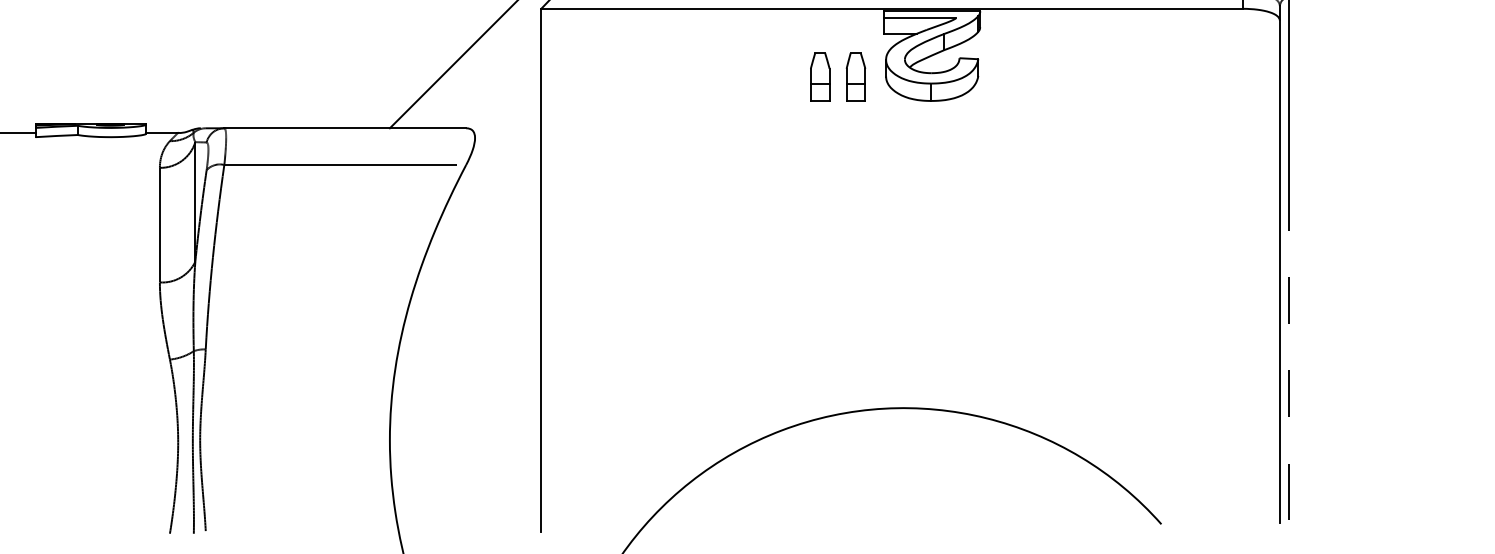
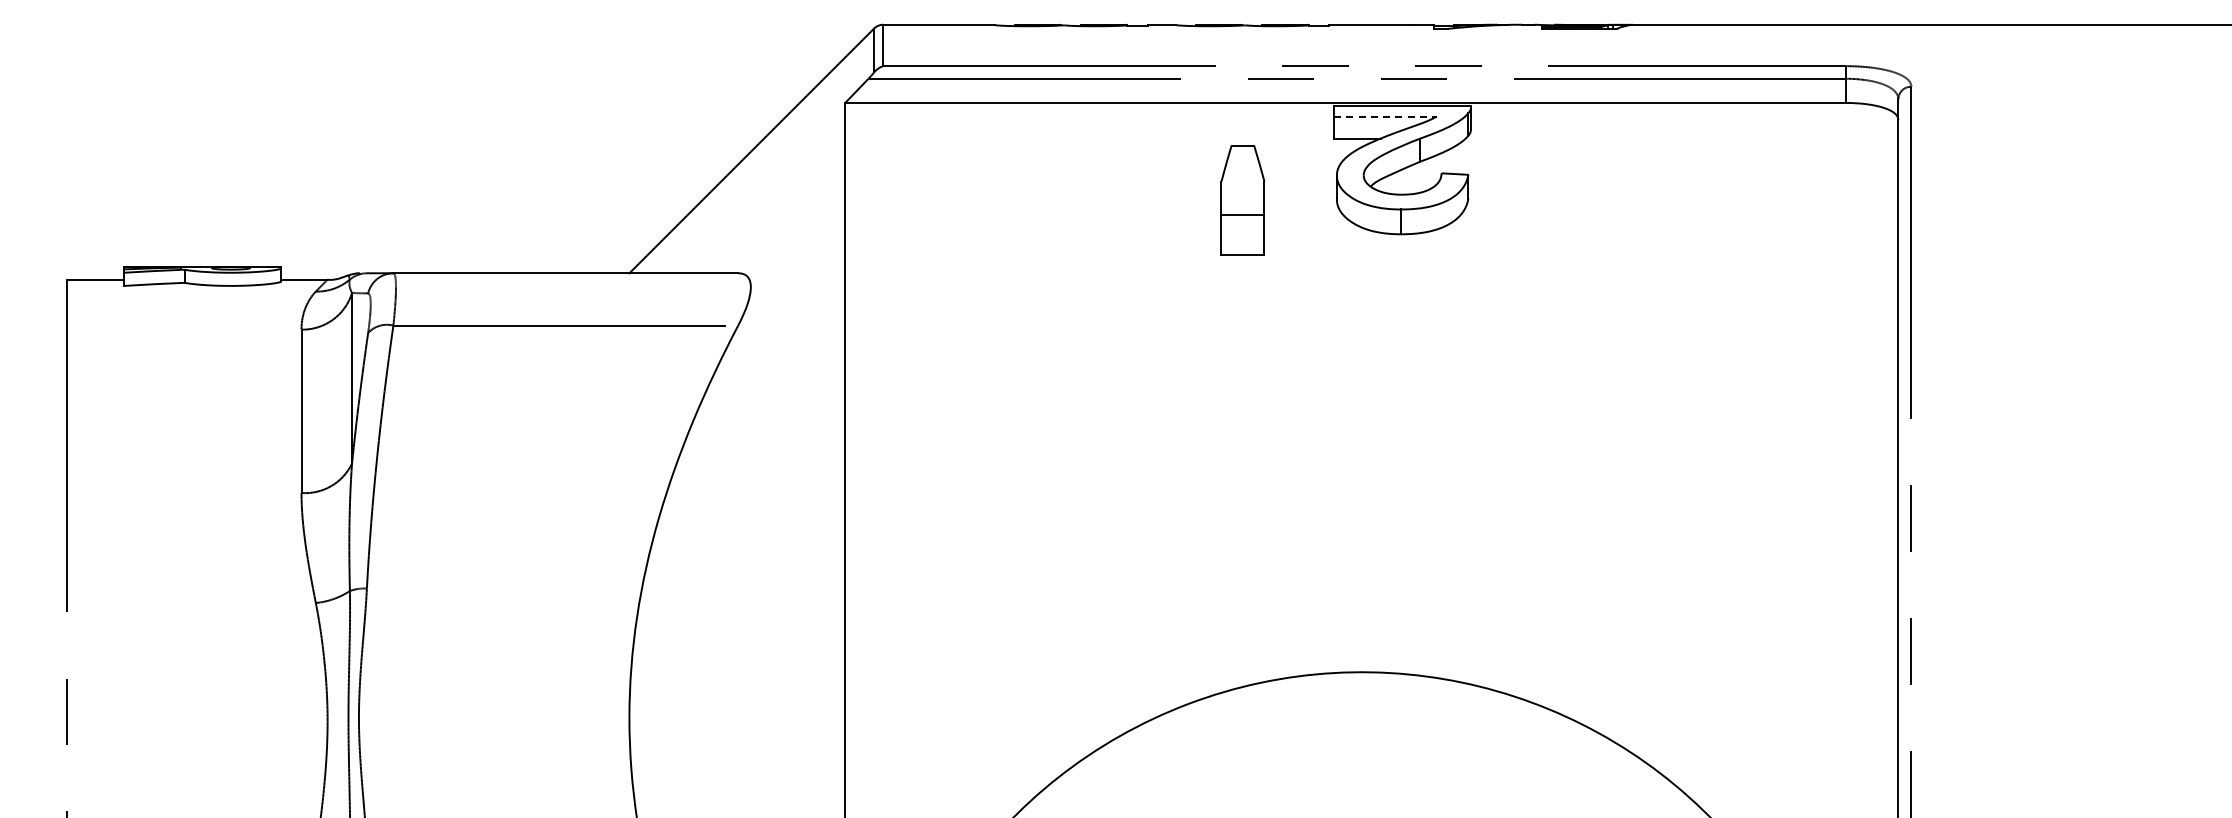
line: (920, 18) -> (1385, 116), solid -> dashed
part: (819, 76) -> (1242, 199), size x1.6
part: (855, 76) -> (1293, 199), removed

